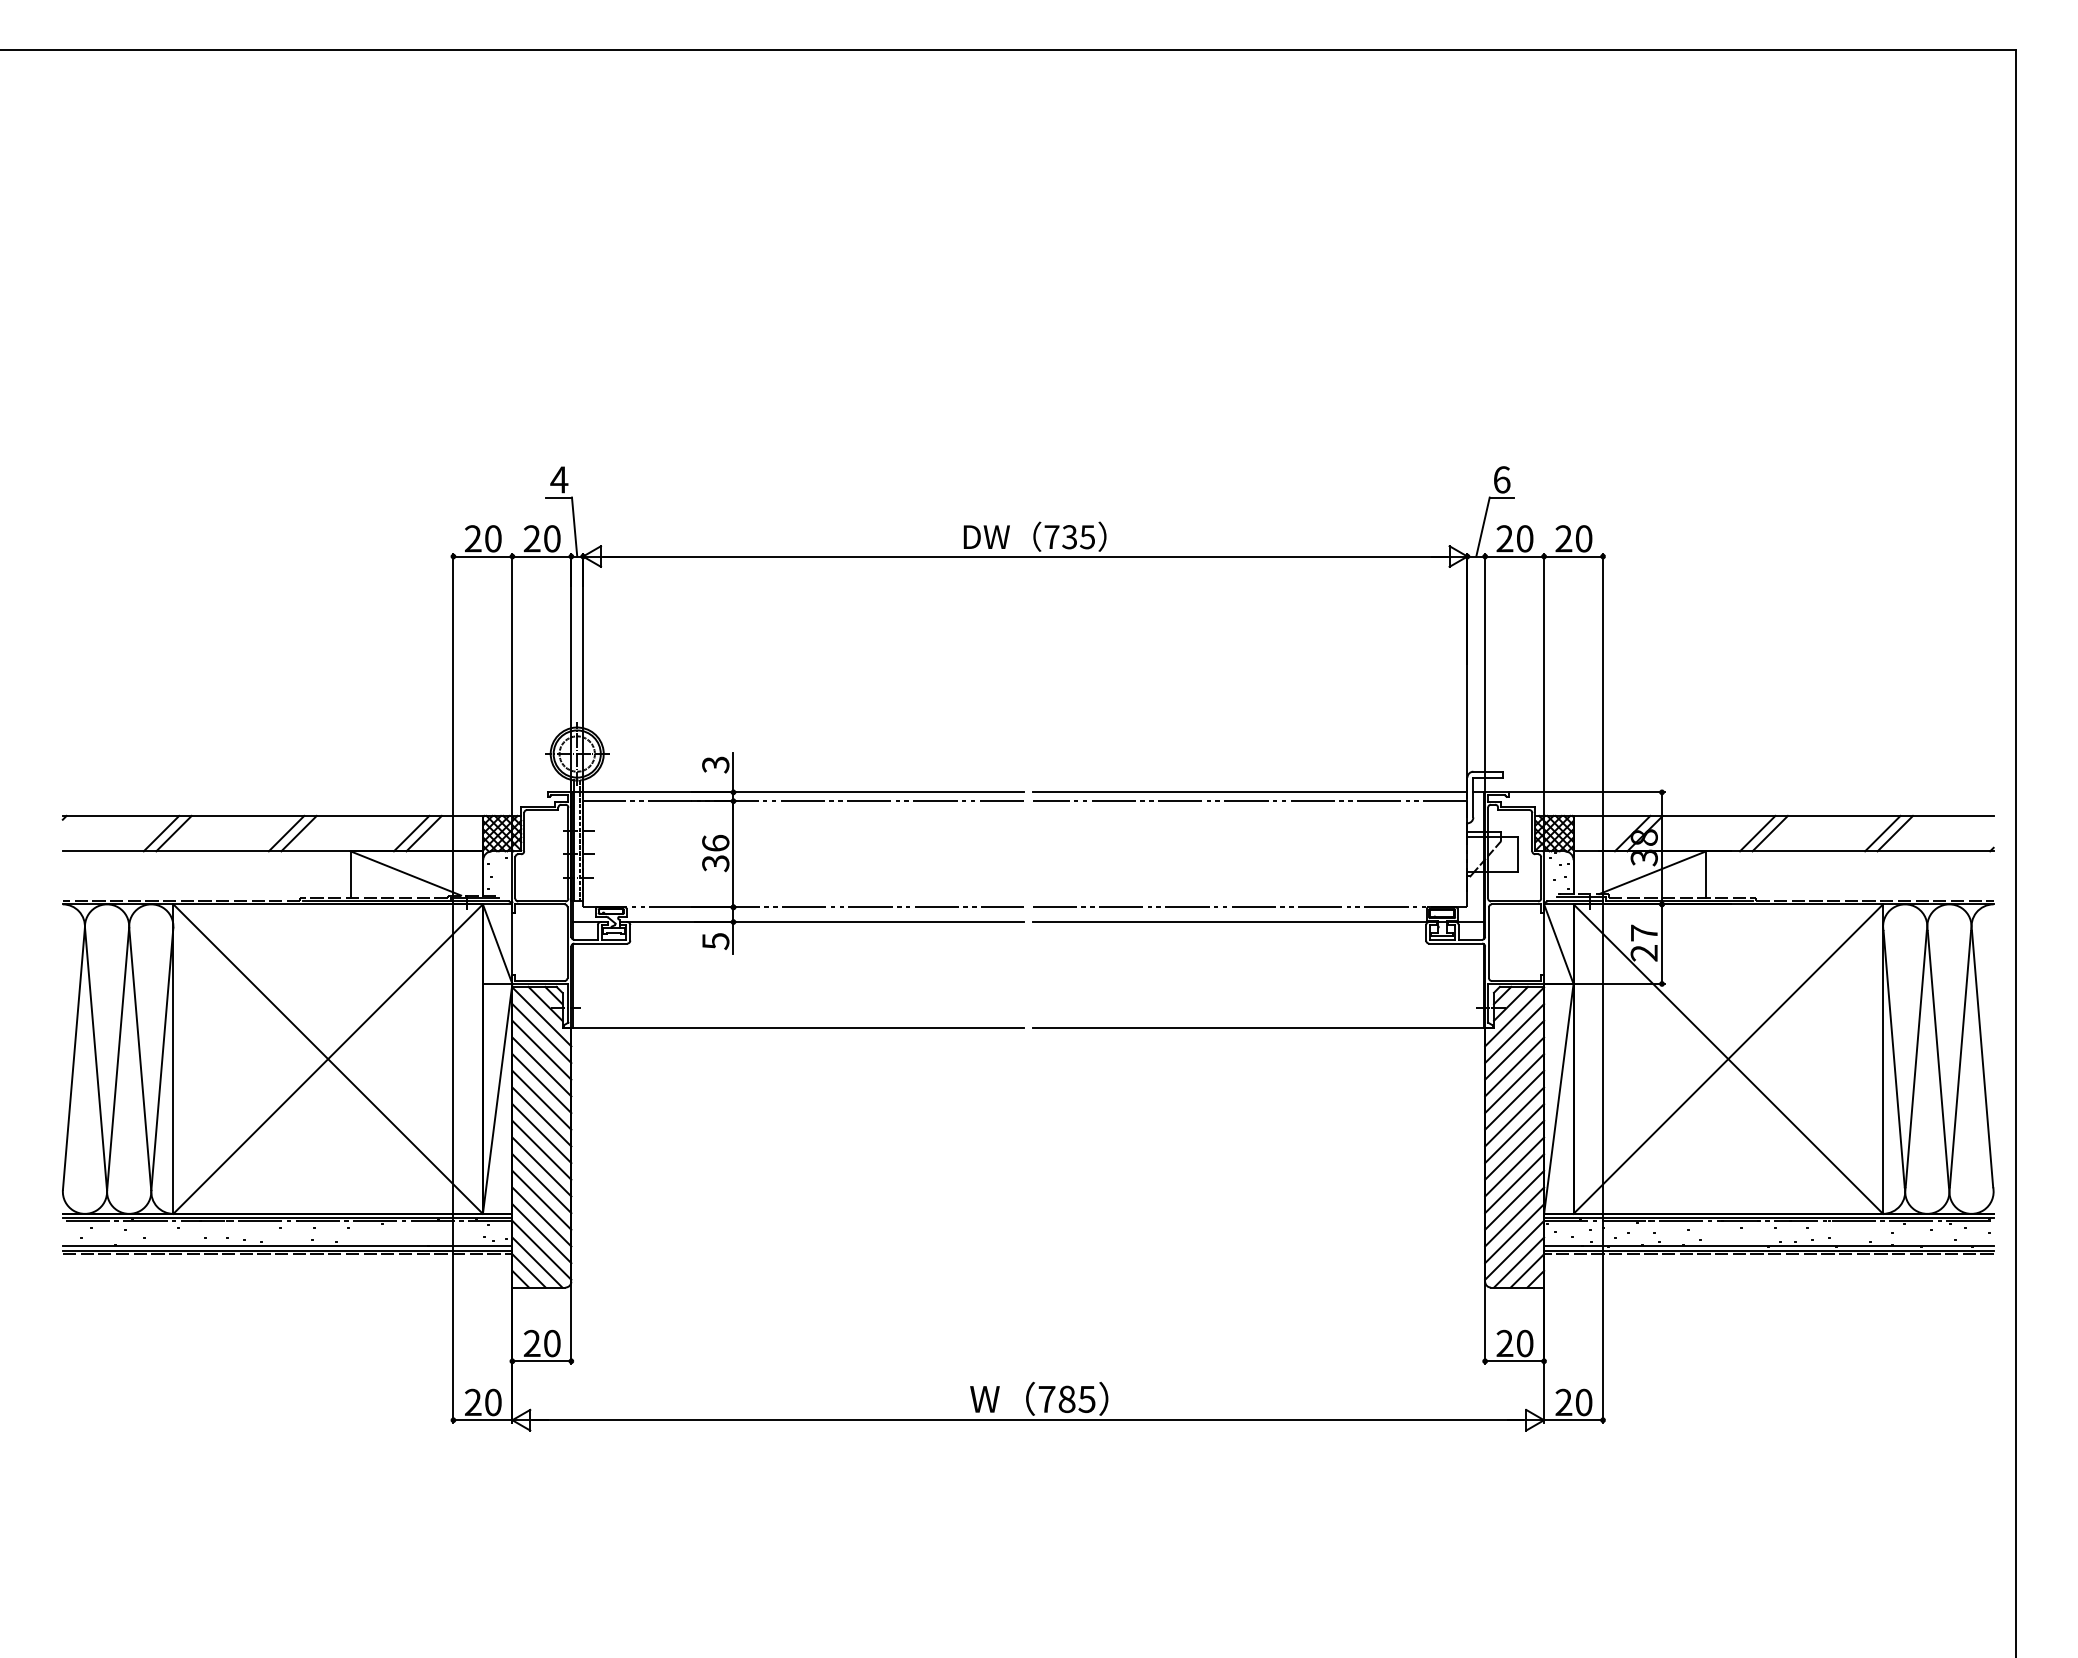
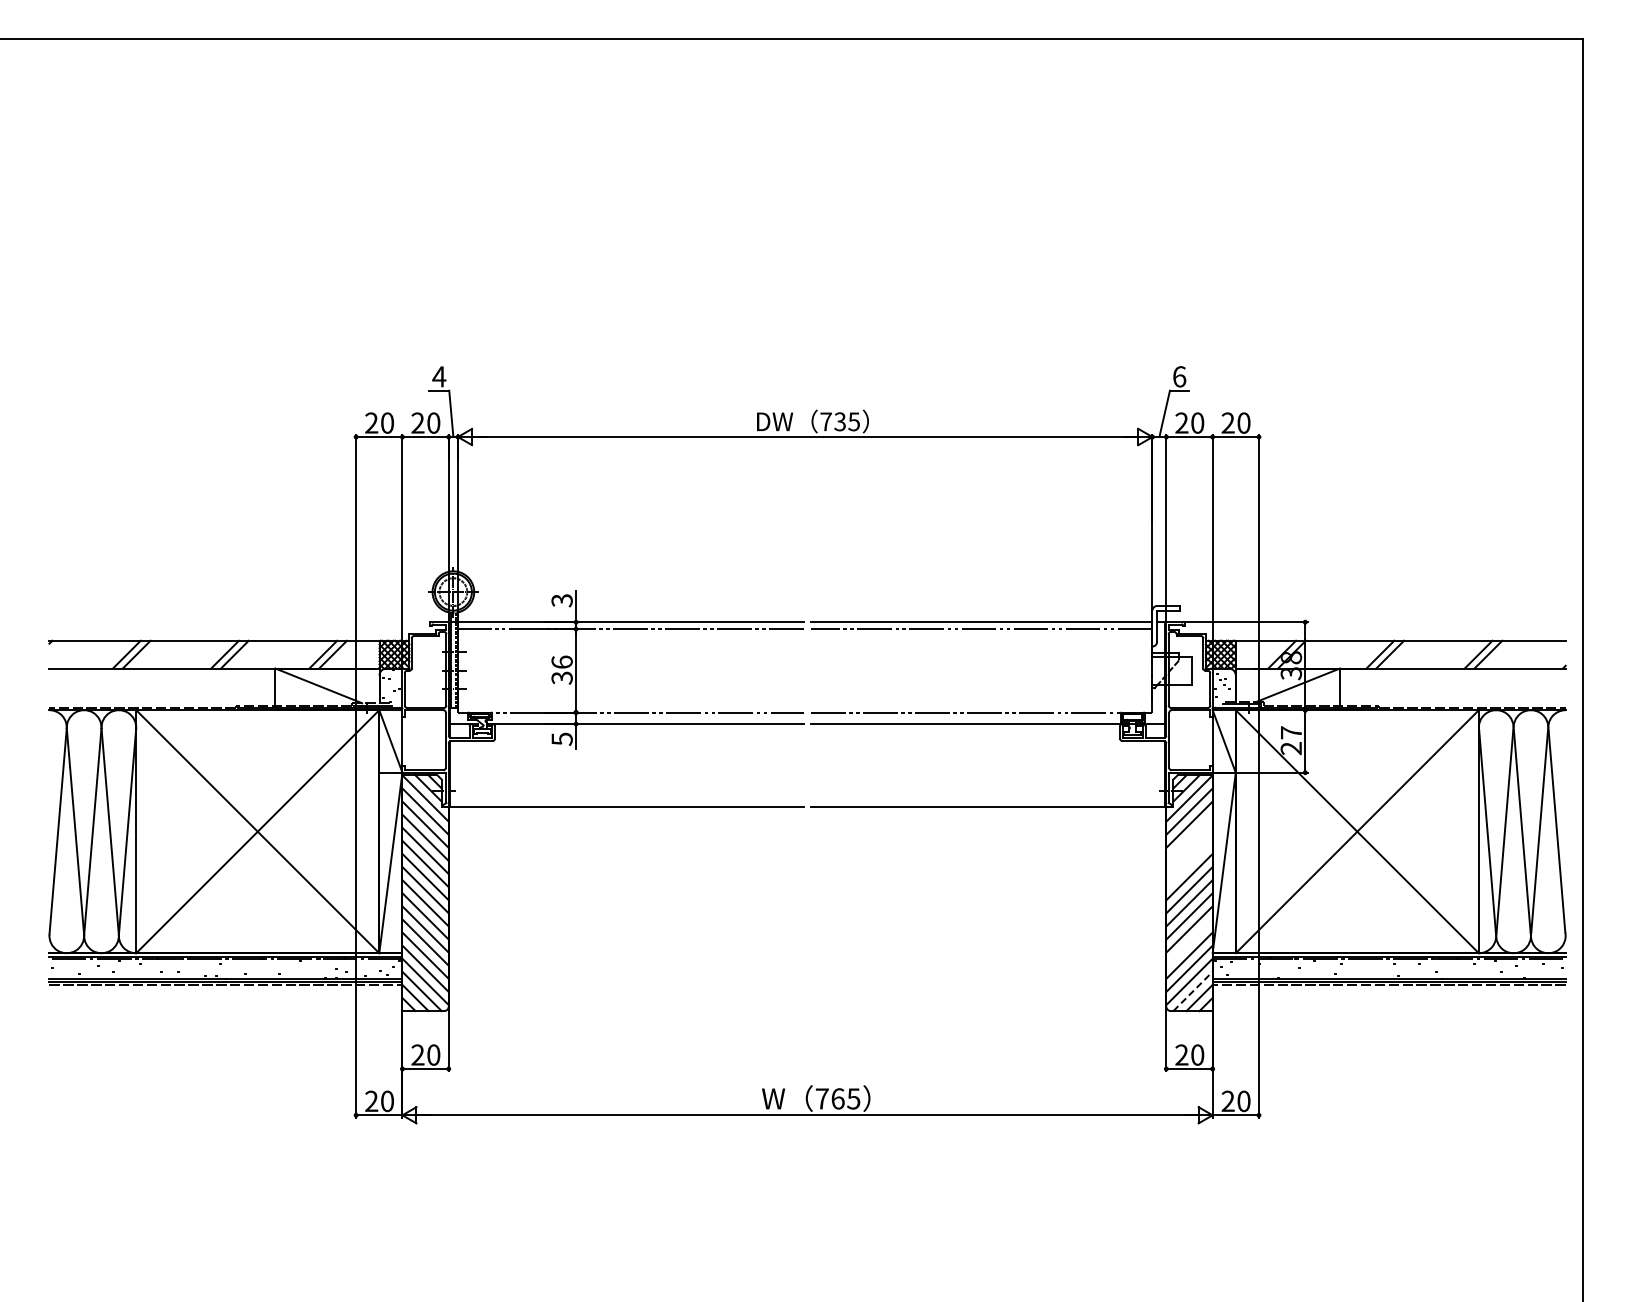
line: (1514, 1066) -> (1189, 837), removed
line: (1514, 1083) -> (1189, 850), removed
line: (1514, 1099) -> (1189, 863), removed
line: (1514, 1200) -> (1189, 942), removed
line: (1519, 1262) -> (1193, 991), solid -> dashed
text: (1066, 1398) -> (837, 1098), 785 -> 765

